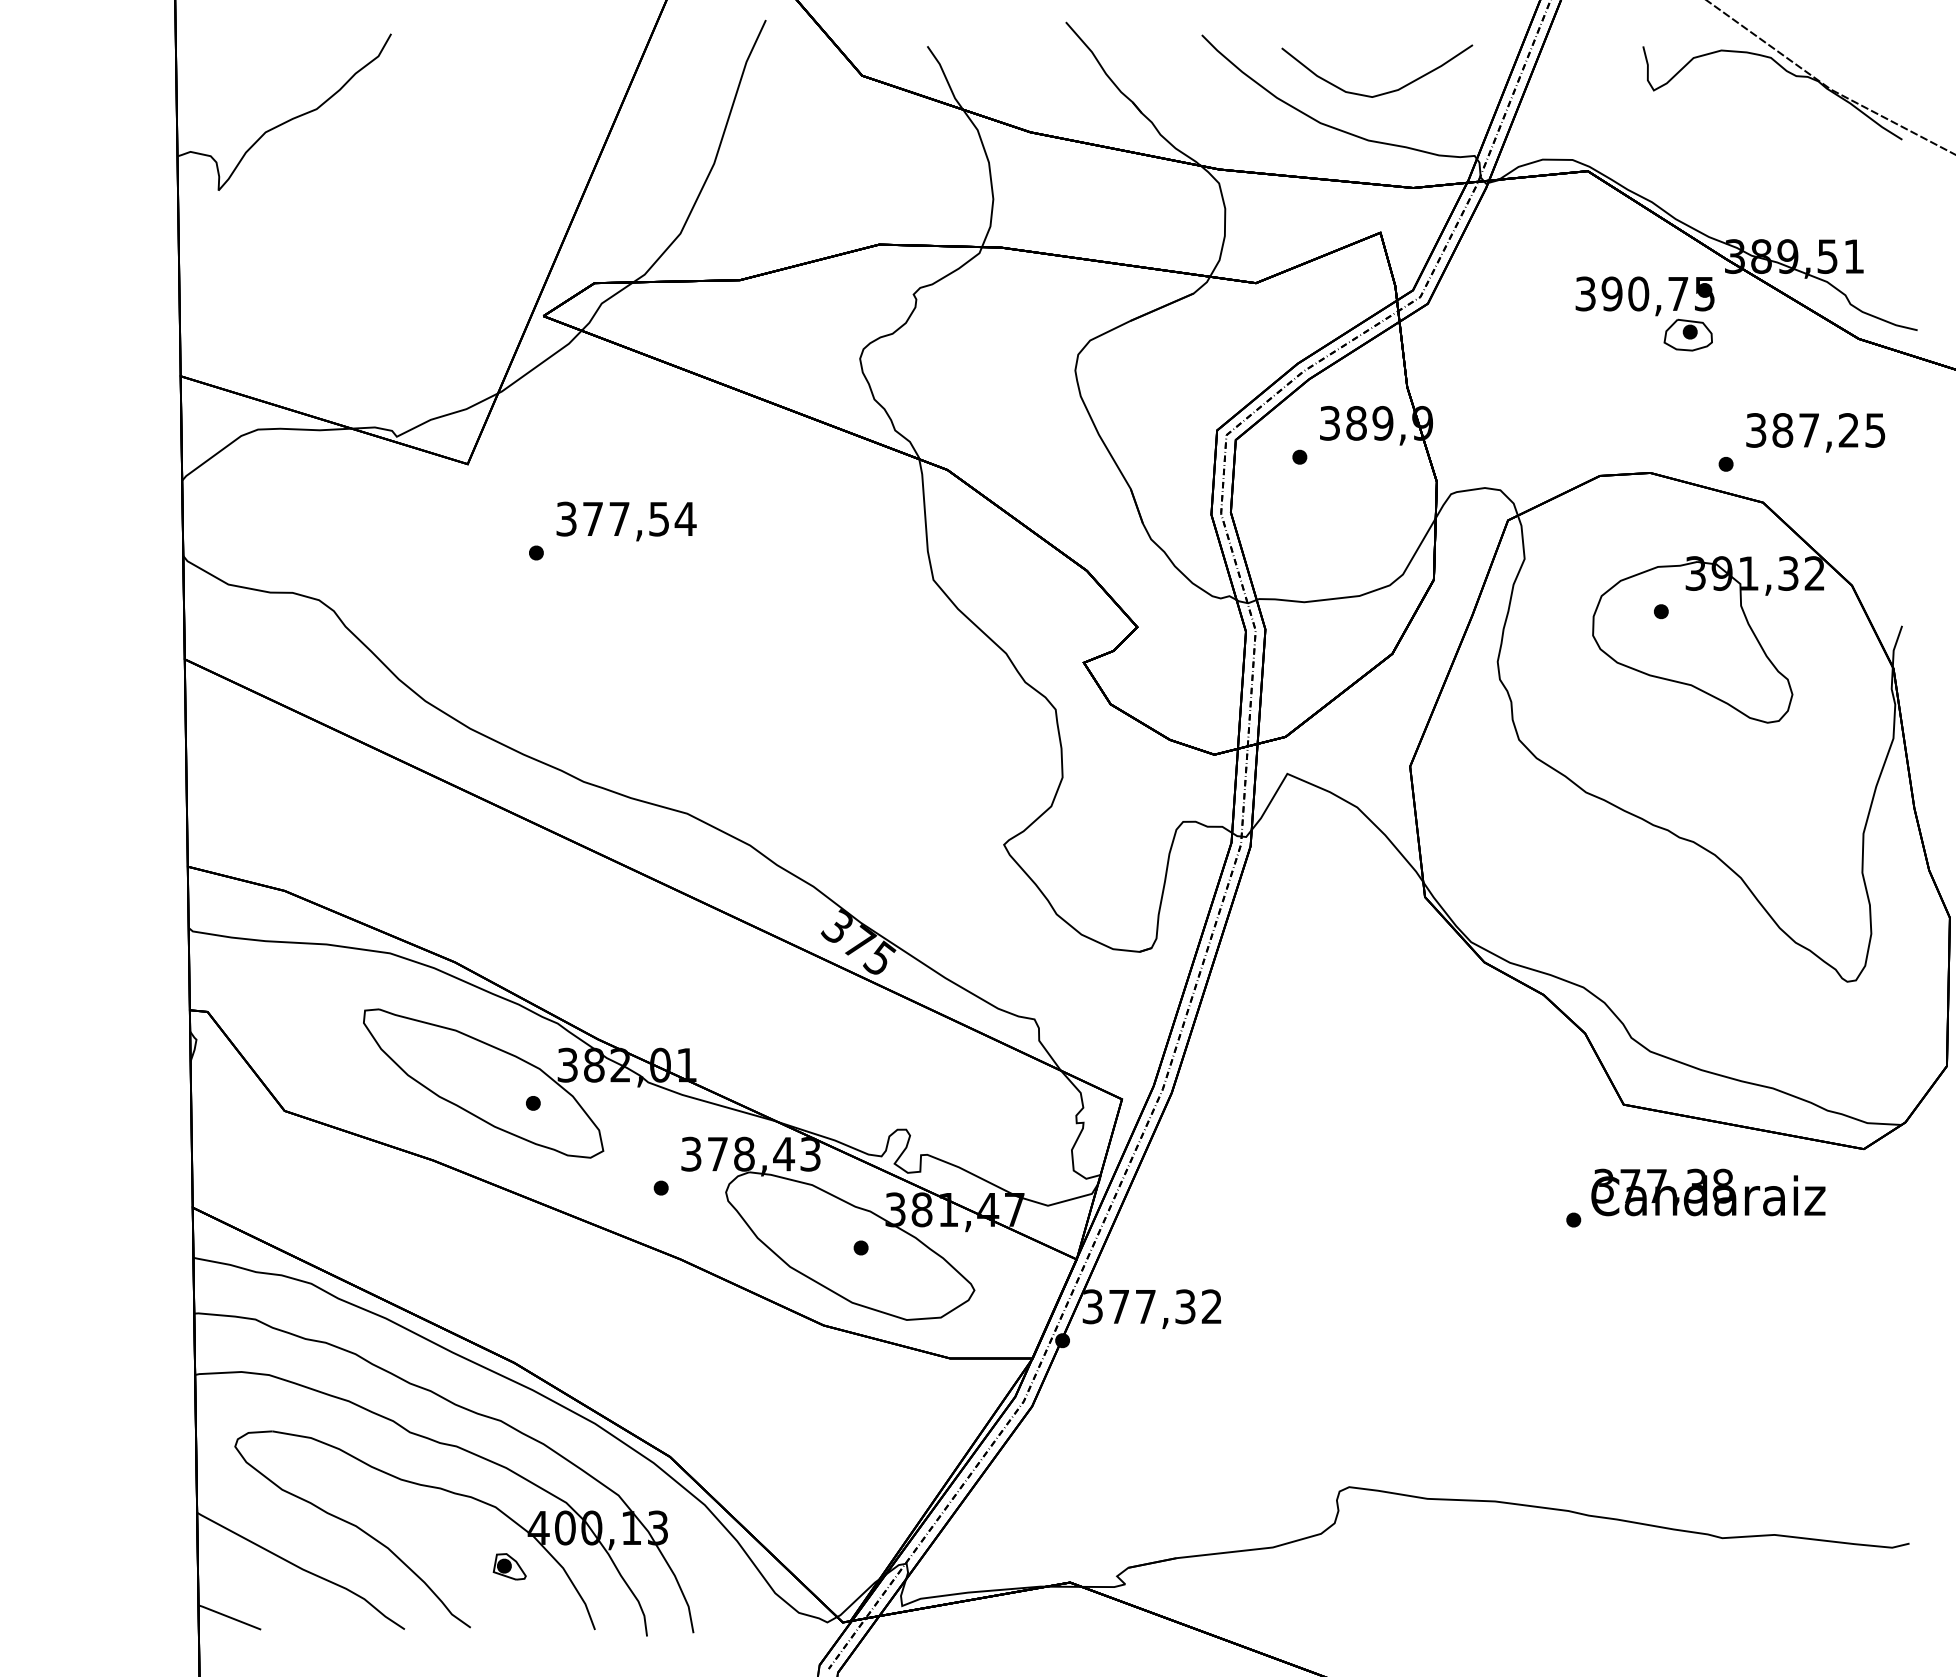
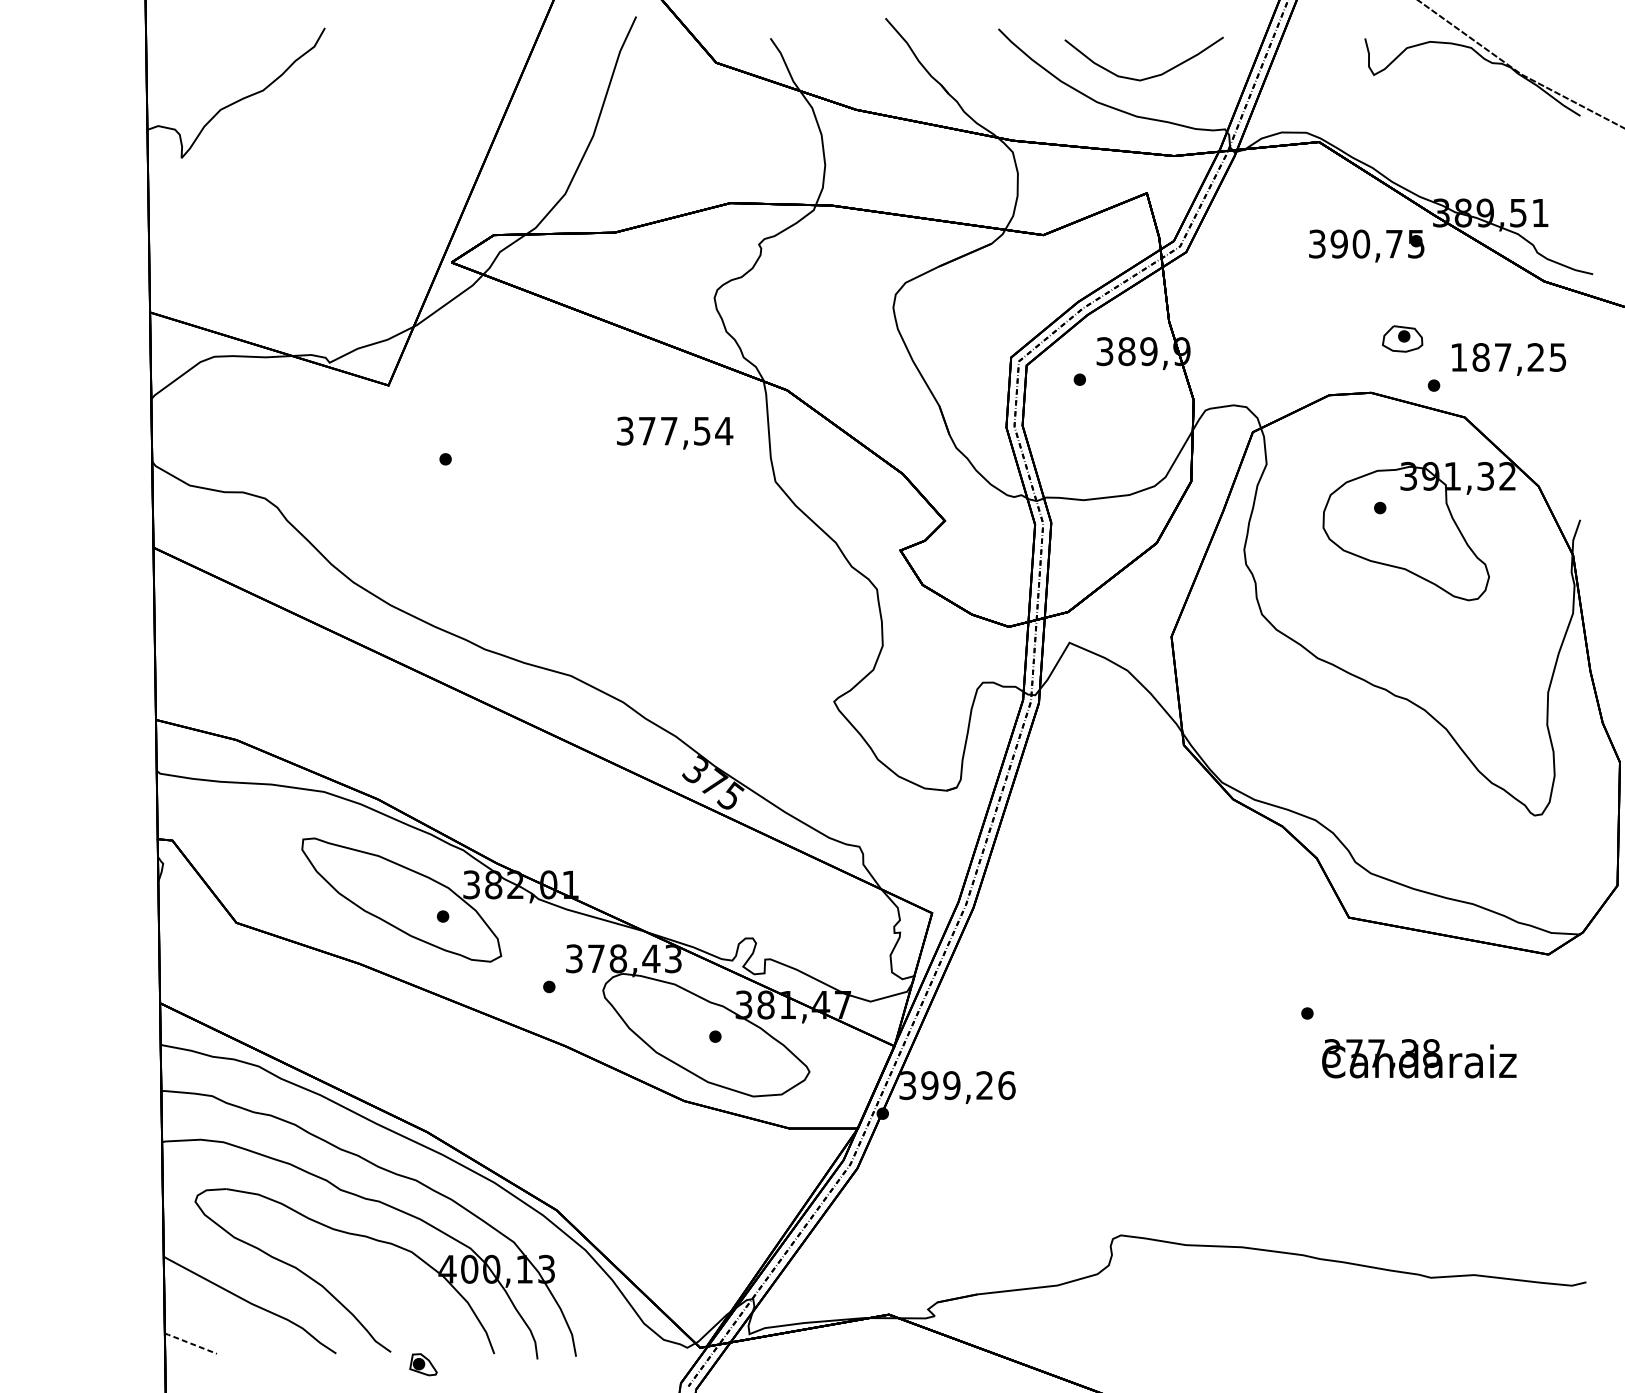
part: (1687, 334) -> (1401, 338), moved
text: (1756, 430) -> (1459, 357), 387,25 -> 187,25
text: (626, 521) -> (675, 433), moved
text: (1708, 1192) -> (1419, 1058), moved
text: (1165, 1306) -> (968, 1085), 377,32 -> 399,26
part: (509, 1566) -> (423, 1364), moved
line: (229, 1617) -> (190, 1343), solid -> dashed

